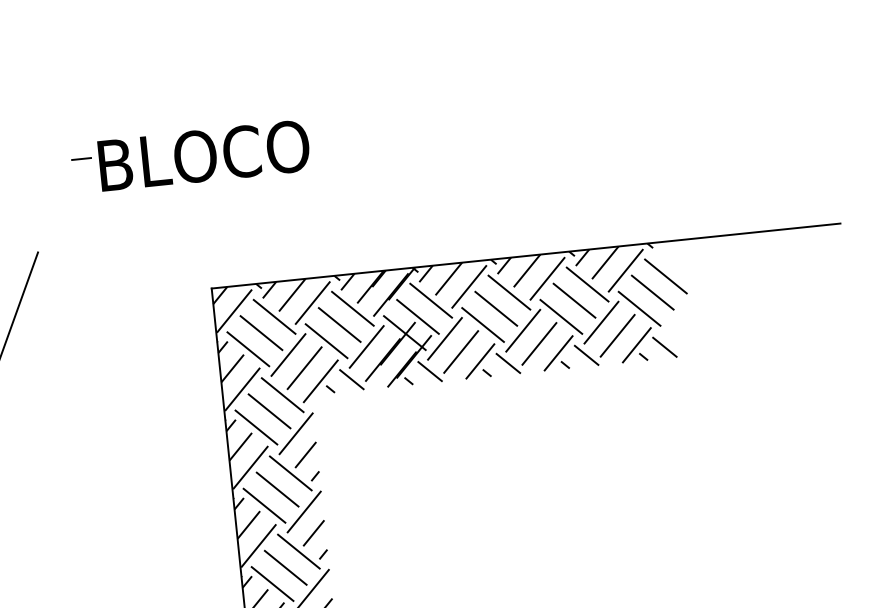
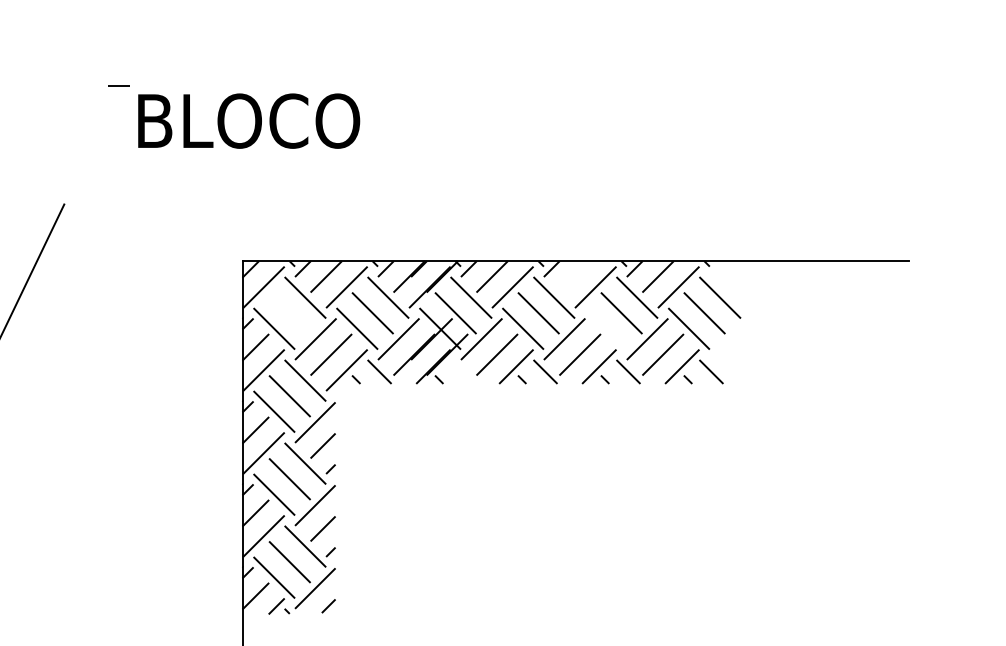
line: (80, 158) -> (118, 85), moved
line: (526, 270) -> (574, 276), removed
line: (560, 316) -> (605, 328), removed
line: (261, 333) -> (289, 313), removed
line: (430, 371) -> (462, 371), removed

